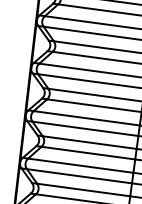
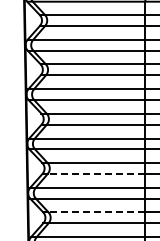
line: (88, 152) -> (96, 173), solid -> dashed
line: (83, 190) -> (96, 212), solid -> dashed

